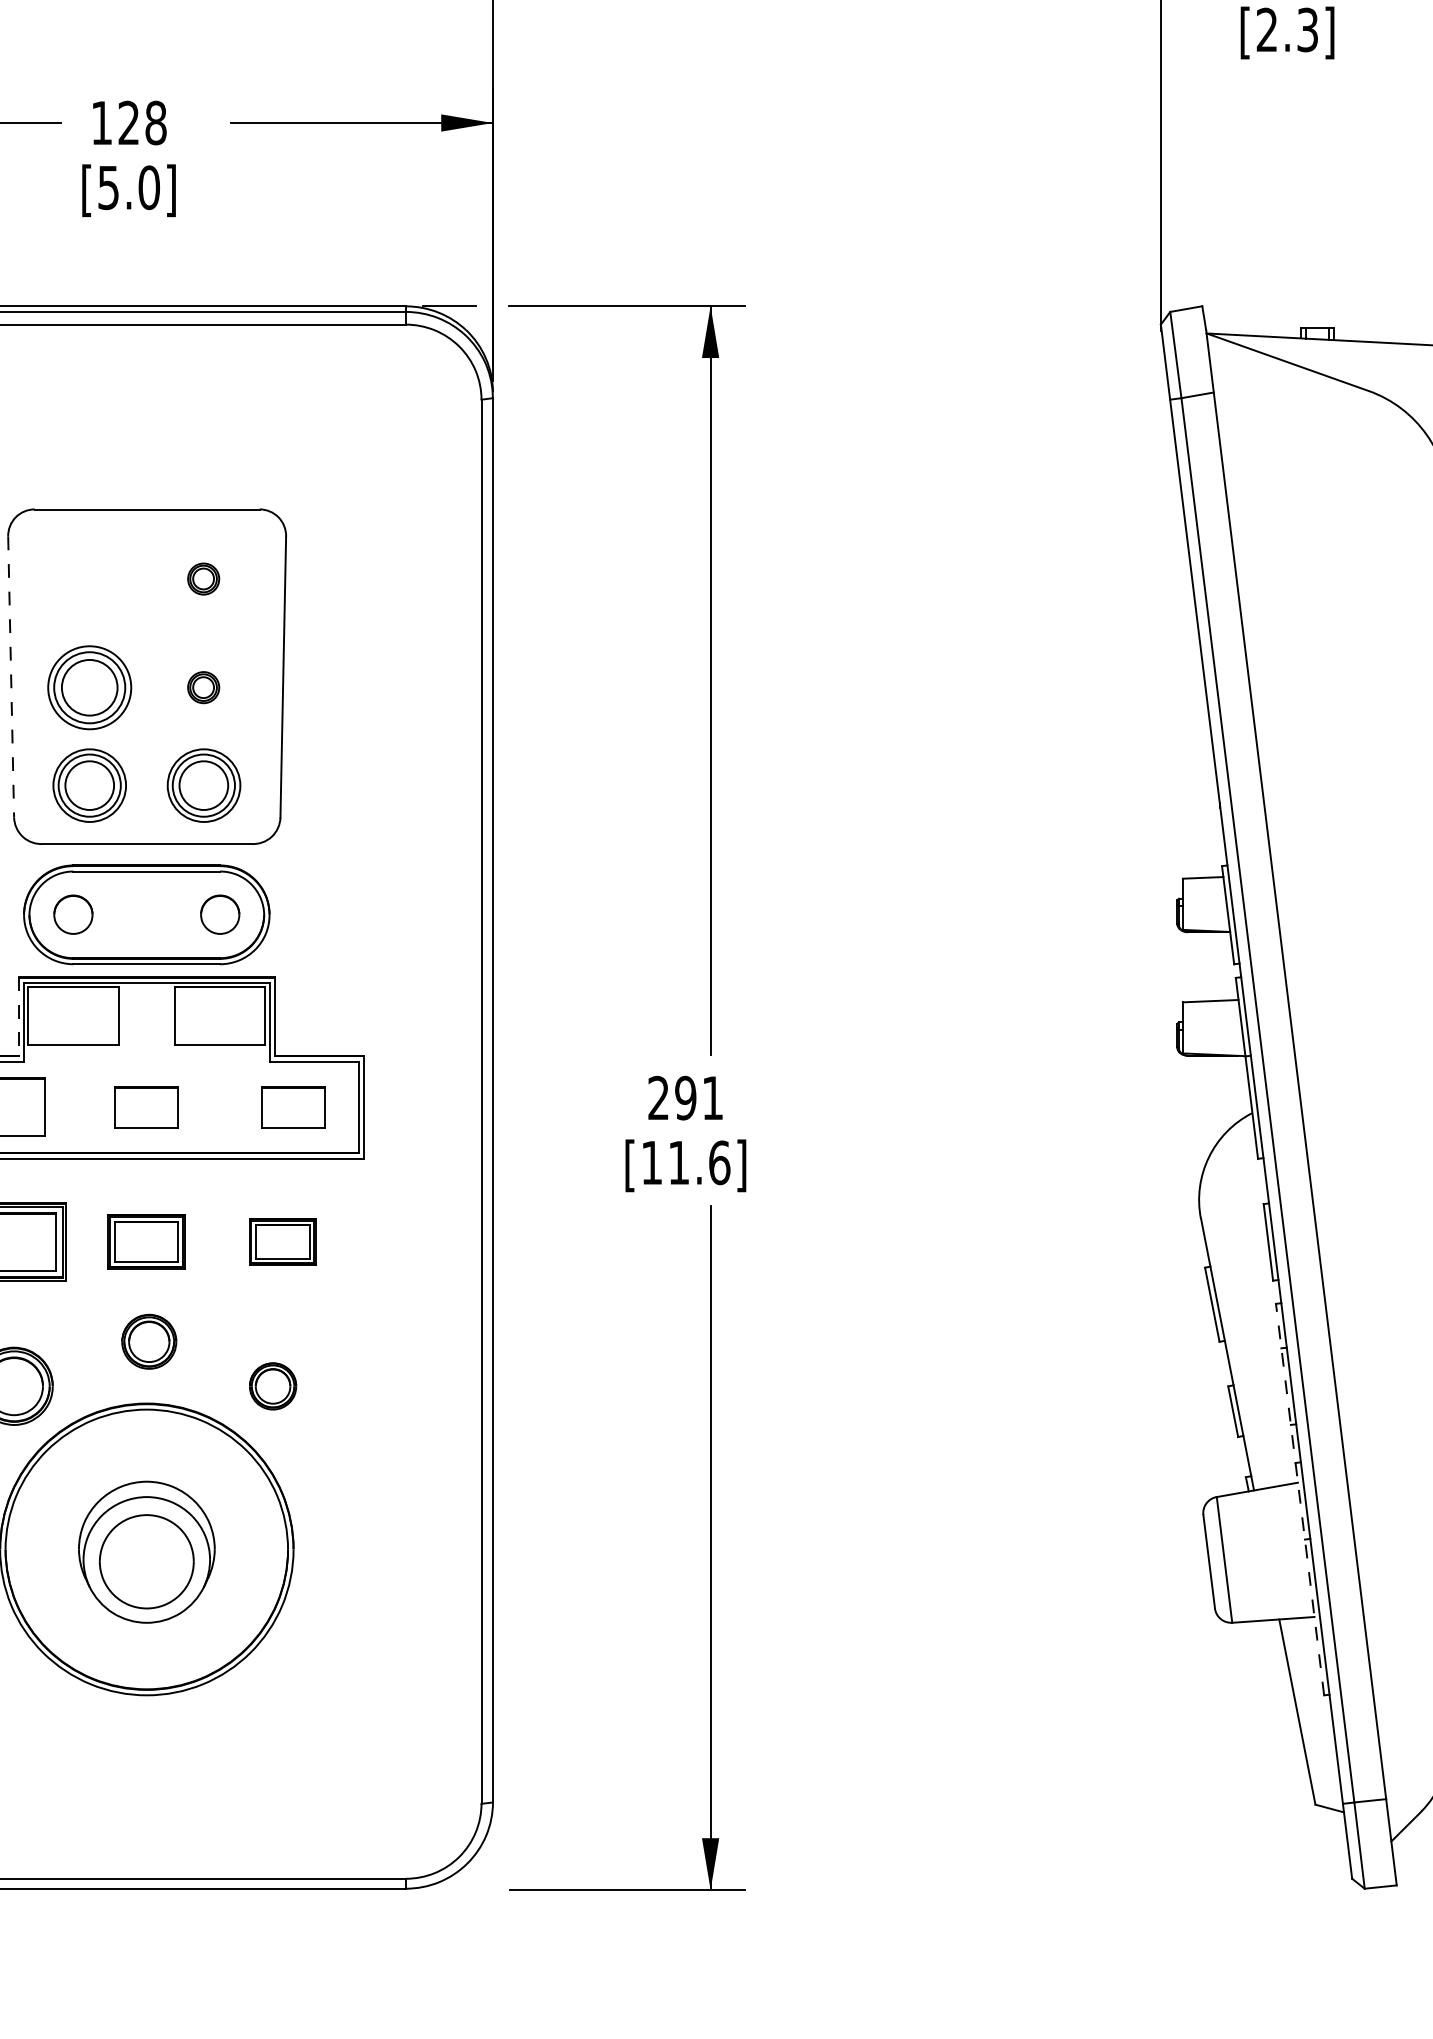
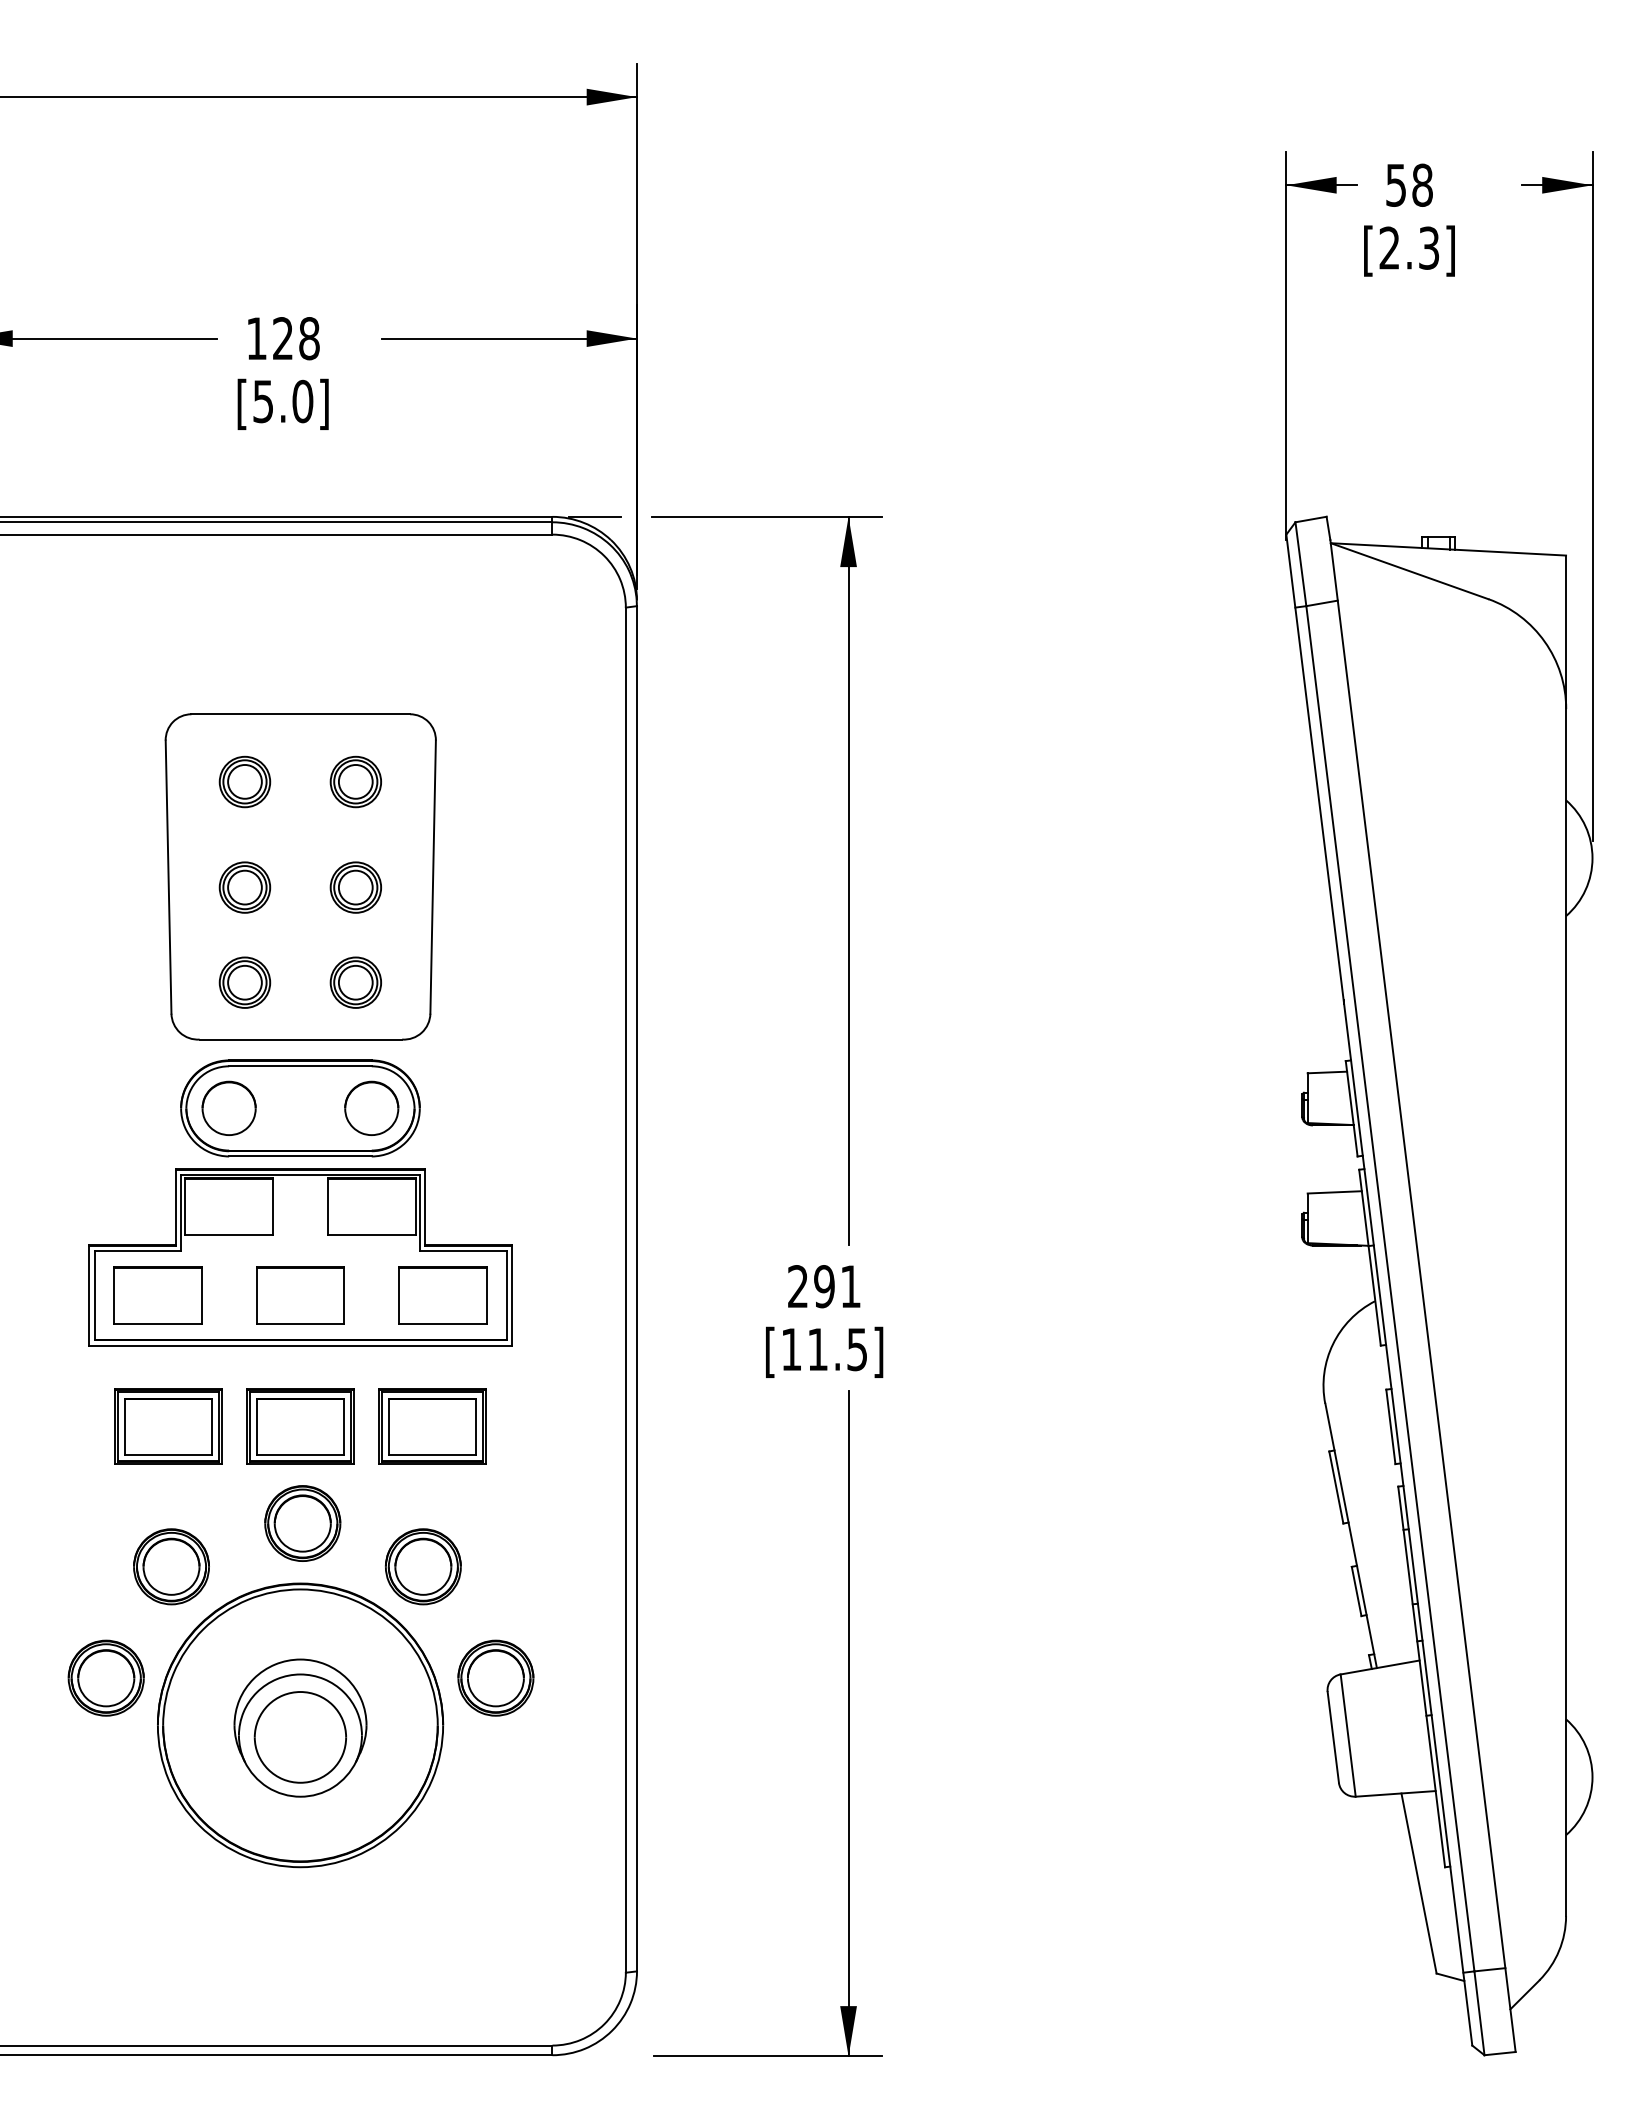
part: (89, 578) -> (244, 781), added
part: (203, 578) -> (355, 781), size x1.67
line: (11, 677) -> (168, 877), dashed -> solid
part: (89, 687) -> (244, 887), size x0.62
part: (203, 687) -> (355, 887), size x1.67
part: (89, 785) -> (244, 982), size x0.71
part: (203, 785) -> (355, 982), size x0.71
part: (72, 913) -> (228, 1107), size x1.43
part: (219, 913) -> (371, 1107), size x1.43
line: (18, 1016) -> (175, 1207), dashed -> solid
part: (146, 1107) -> (300, 1295), size x1.43
part: (292, 1107) -> (442, 1295), size x1.43
text: (719, 1162) -> (857, 1349), [11.6] -> [11.5]
part: (146, 1242) -> (300, 1426), size x1.43
part: (282, 1242) -> (432, 1426), size x1.67
part: (148, 1341) -> (302, 1523), size x1.43
part: (272, 1386) -> (422, 1566), size x1.67
line: (1299, 1499) -> (1421, 1676), dashed -> solid
part: (347, 1500) -> (495, 1677), added

